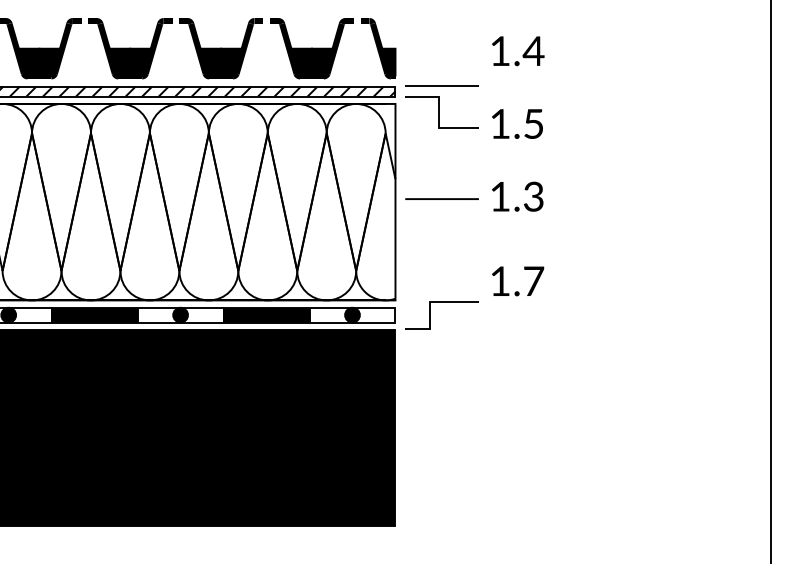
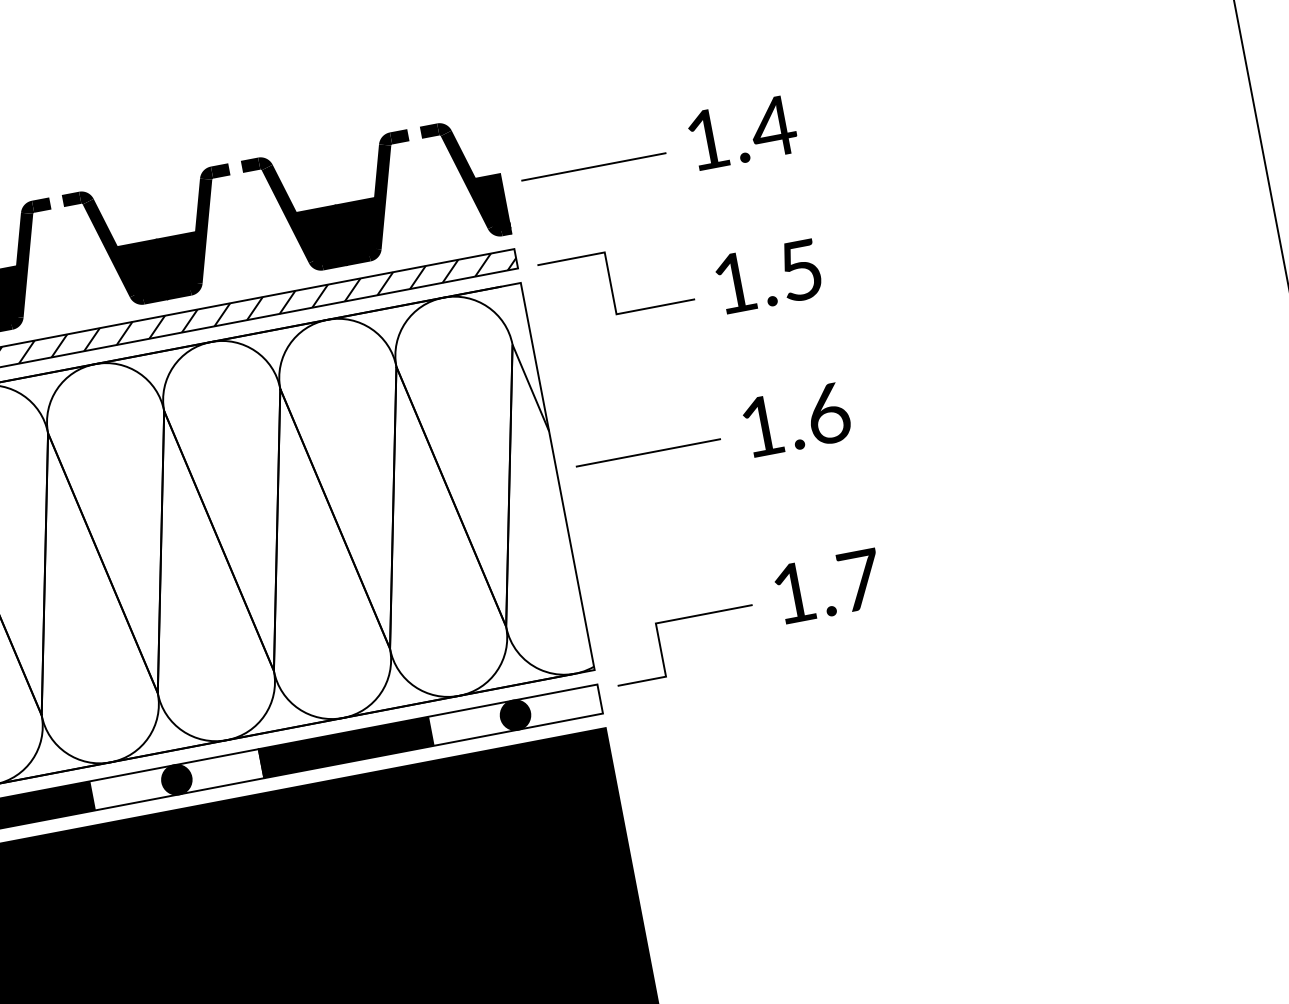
line: (441, 85) -> (592, 166), moved
text: (533, 196) -> (827, 413), 1.3 -> 1.6
line: (430, 315) -> (662, 649), moved

